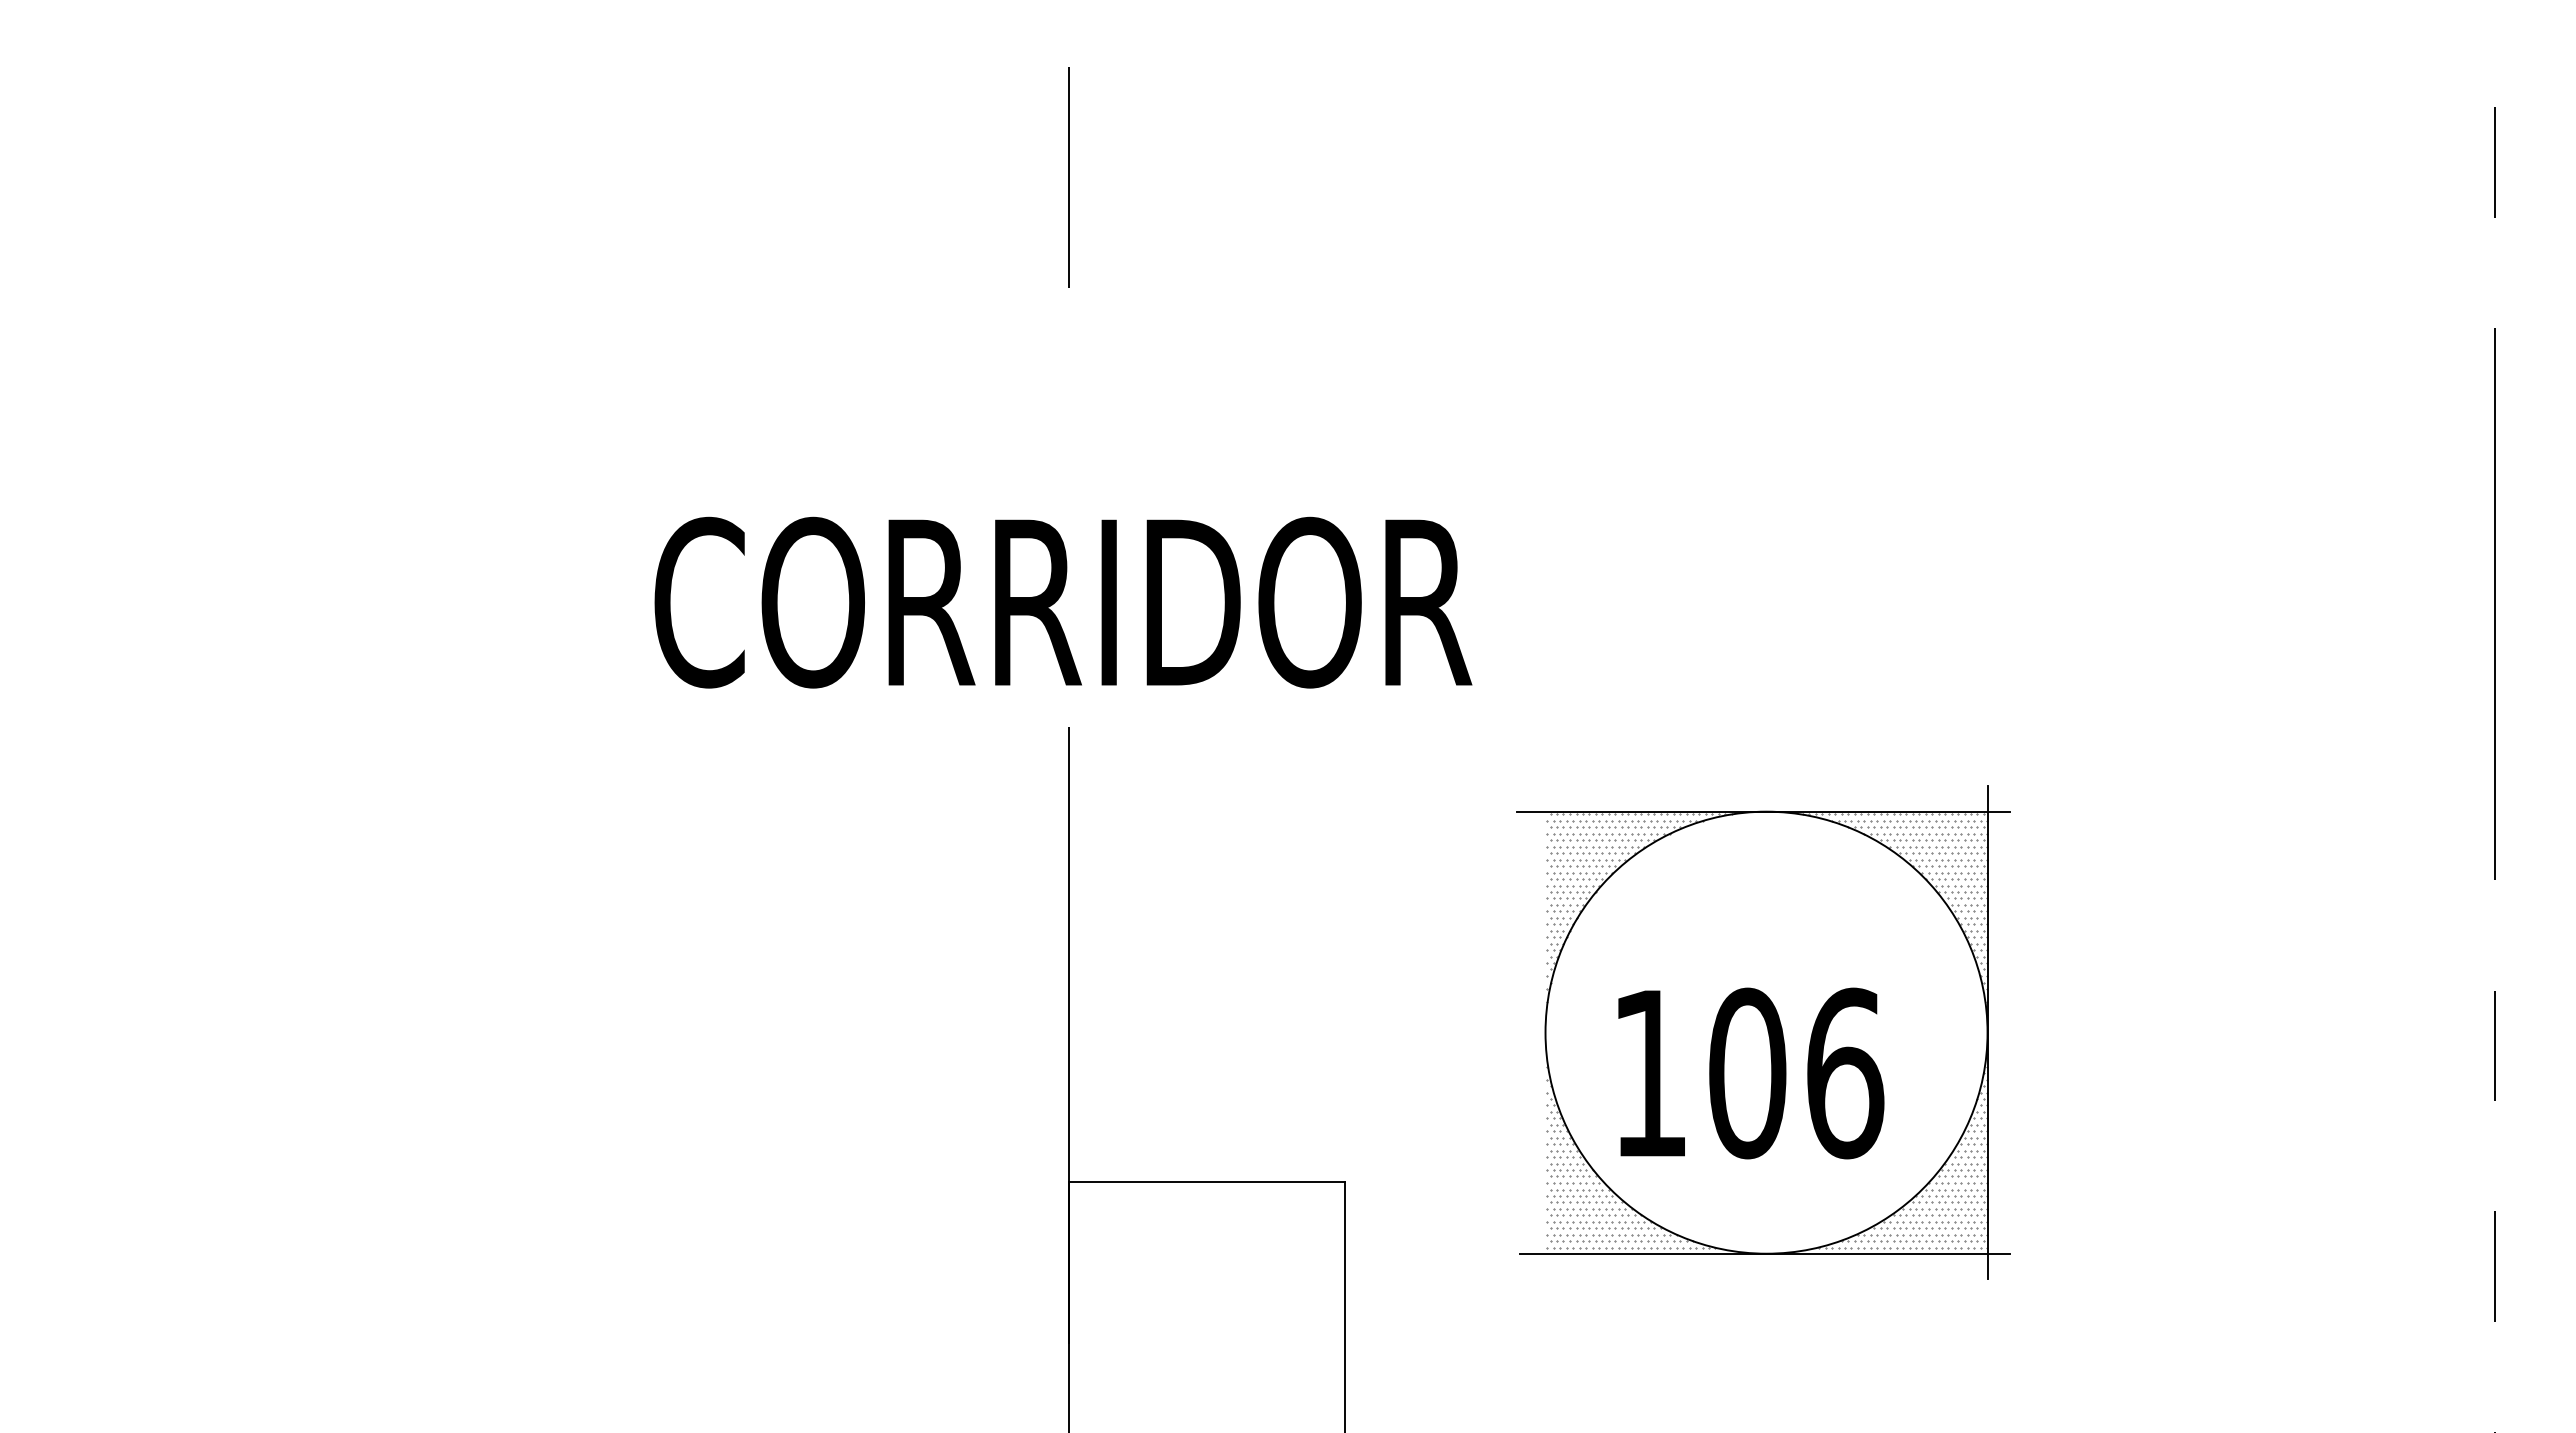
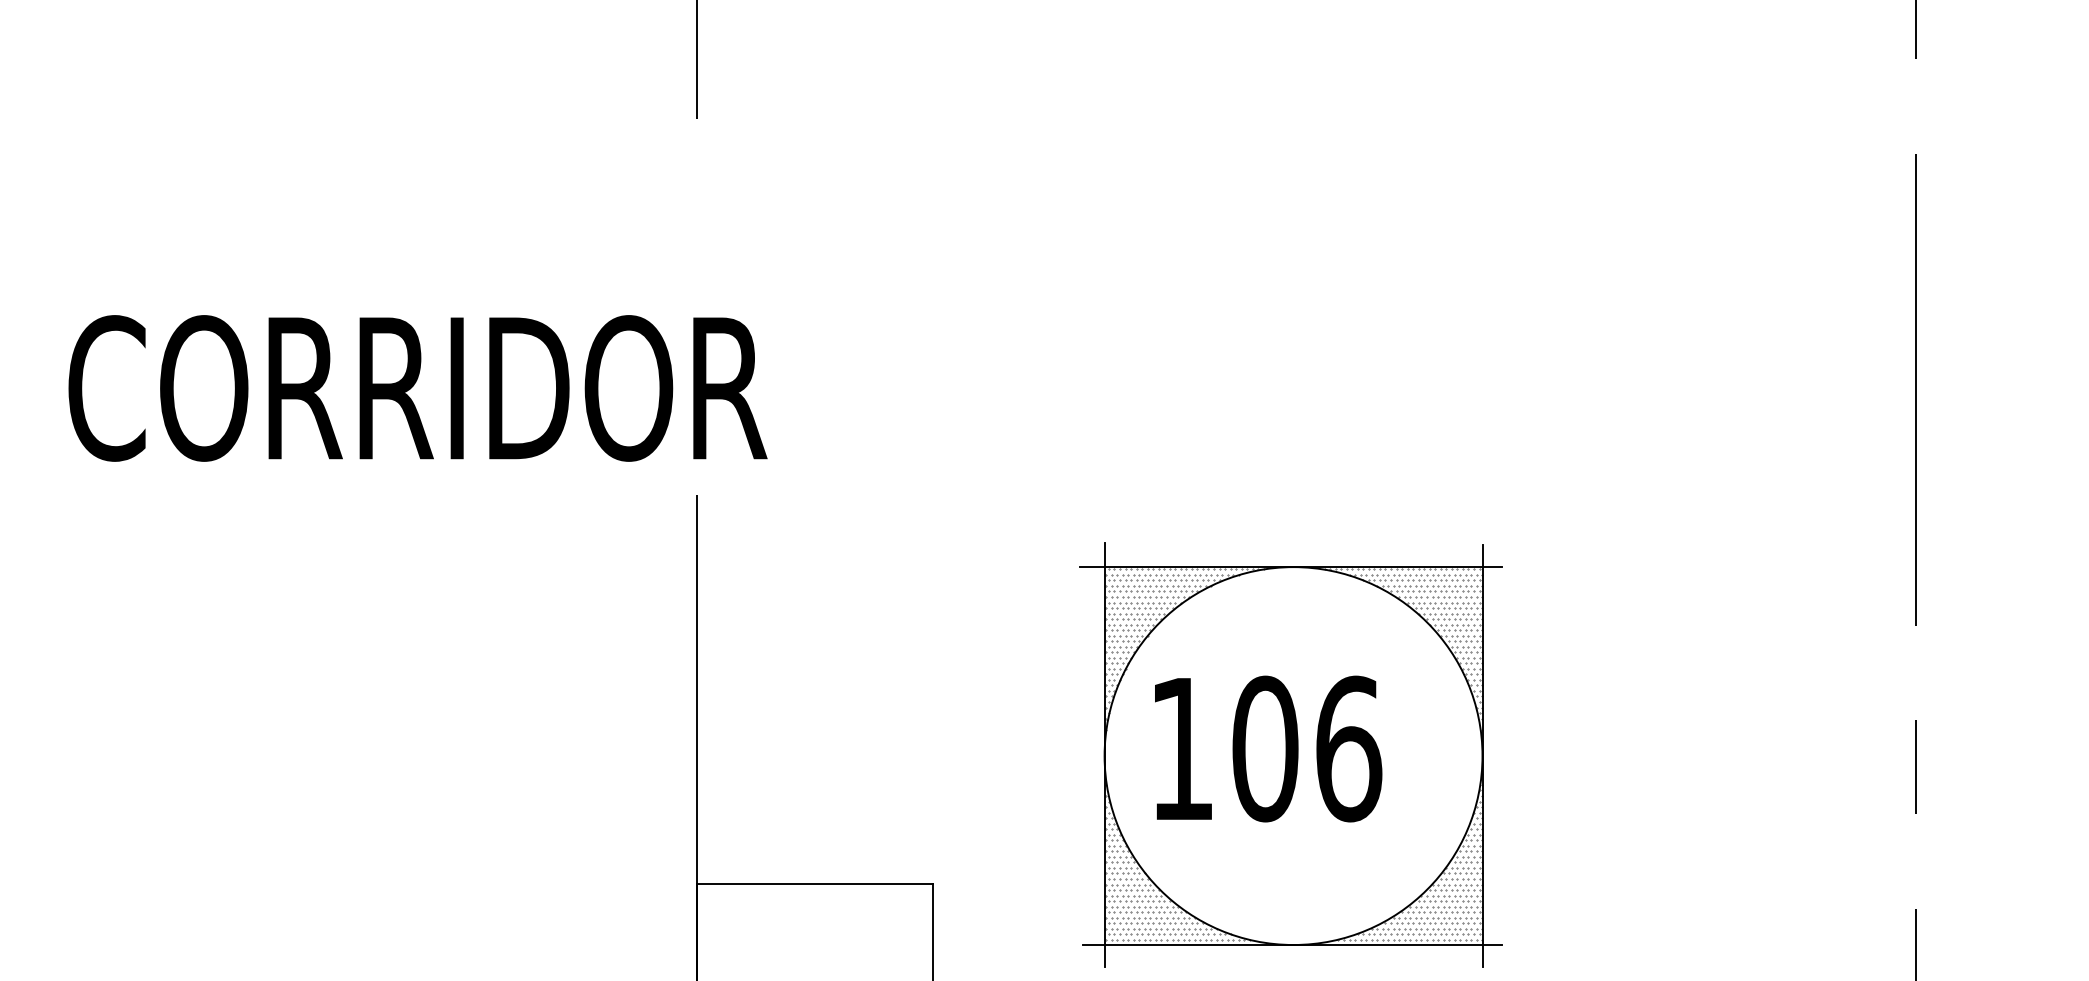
text: (1063, 602) -> (418, 388), moved
line: (1545, 1031) -> (1104, 755), added
text: (1751, 1073) -> (1268, 749), moved

